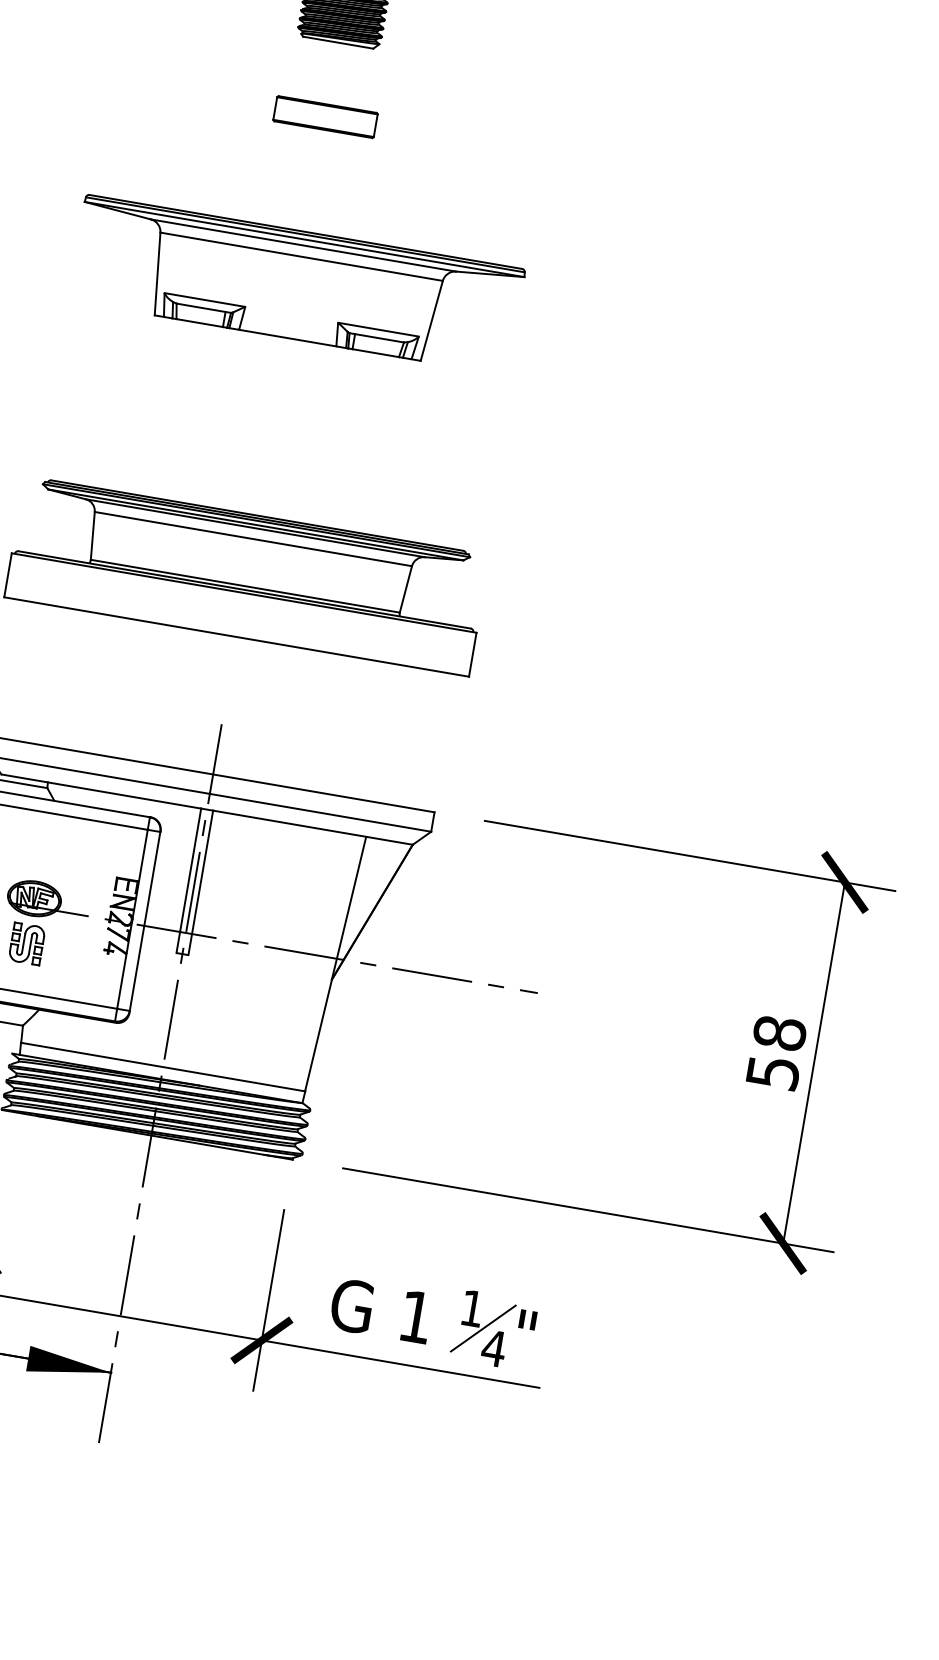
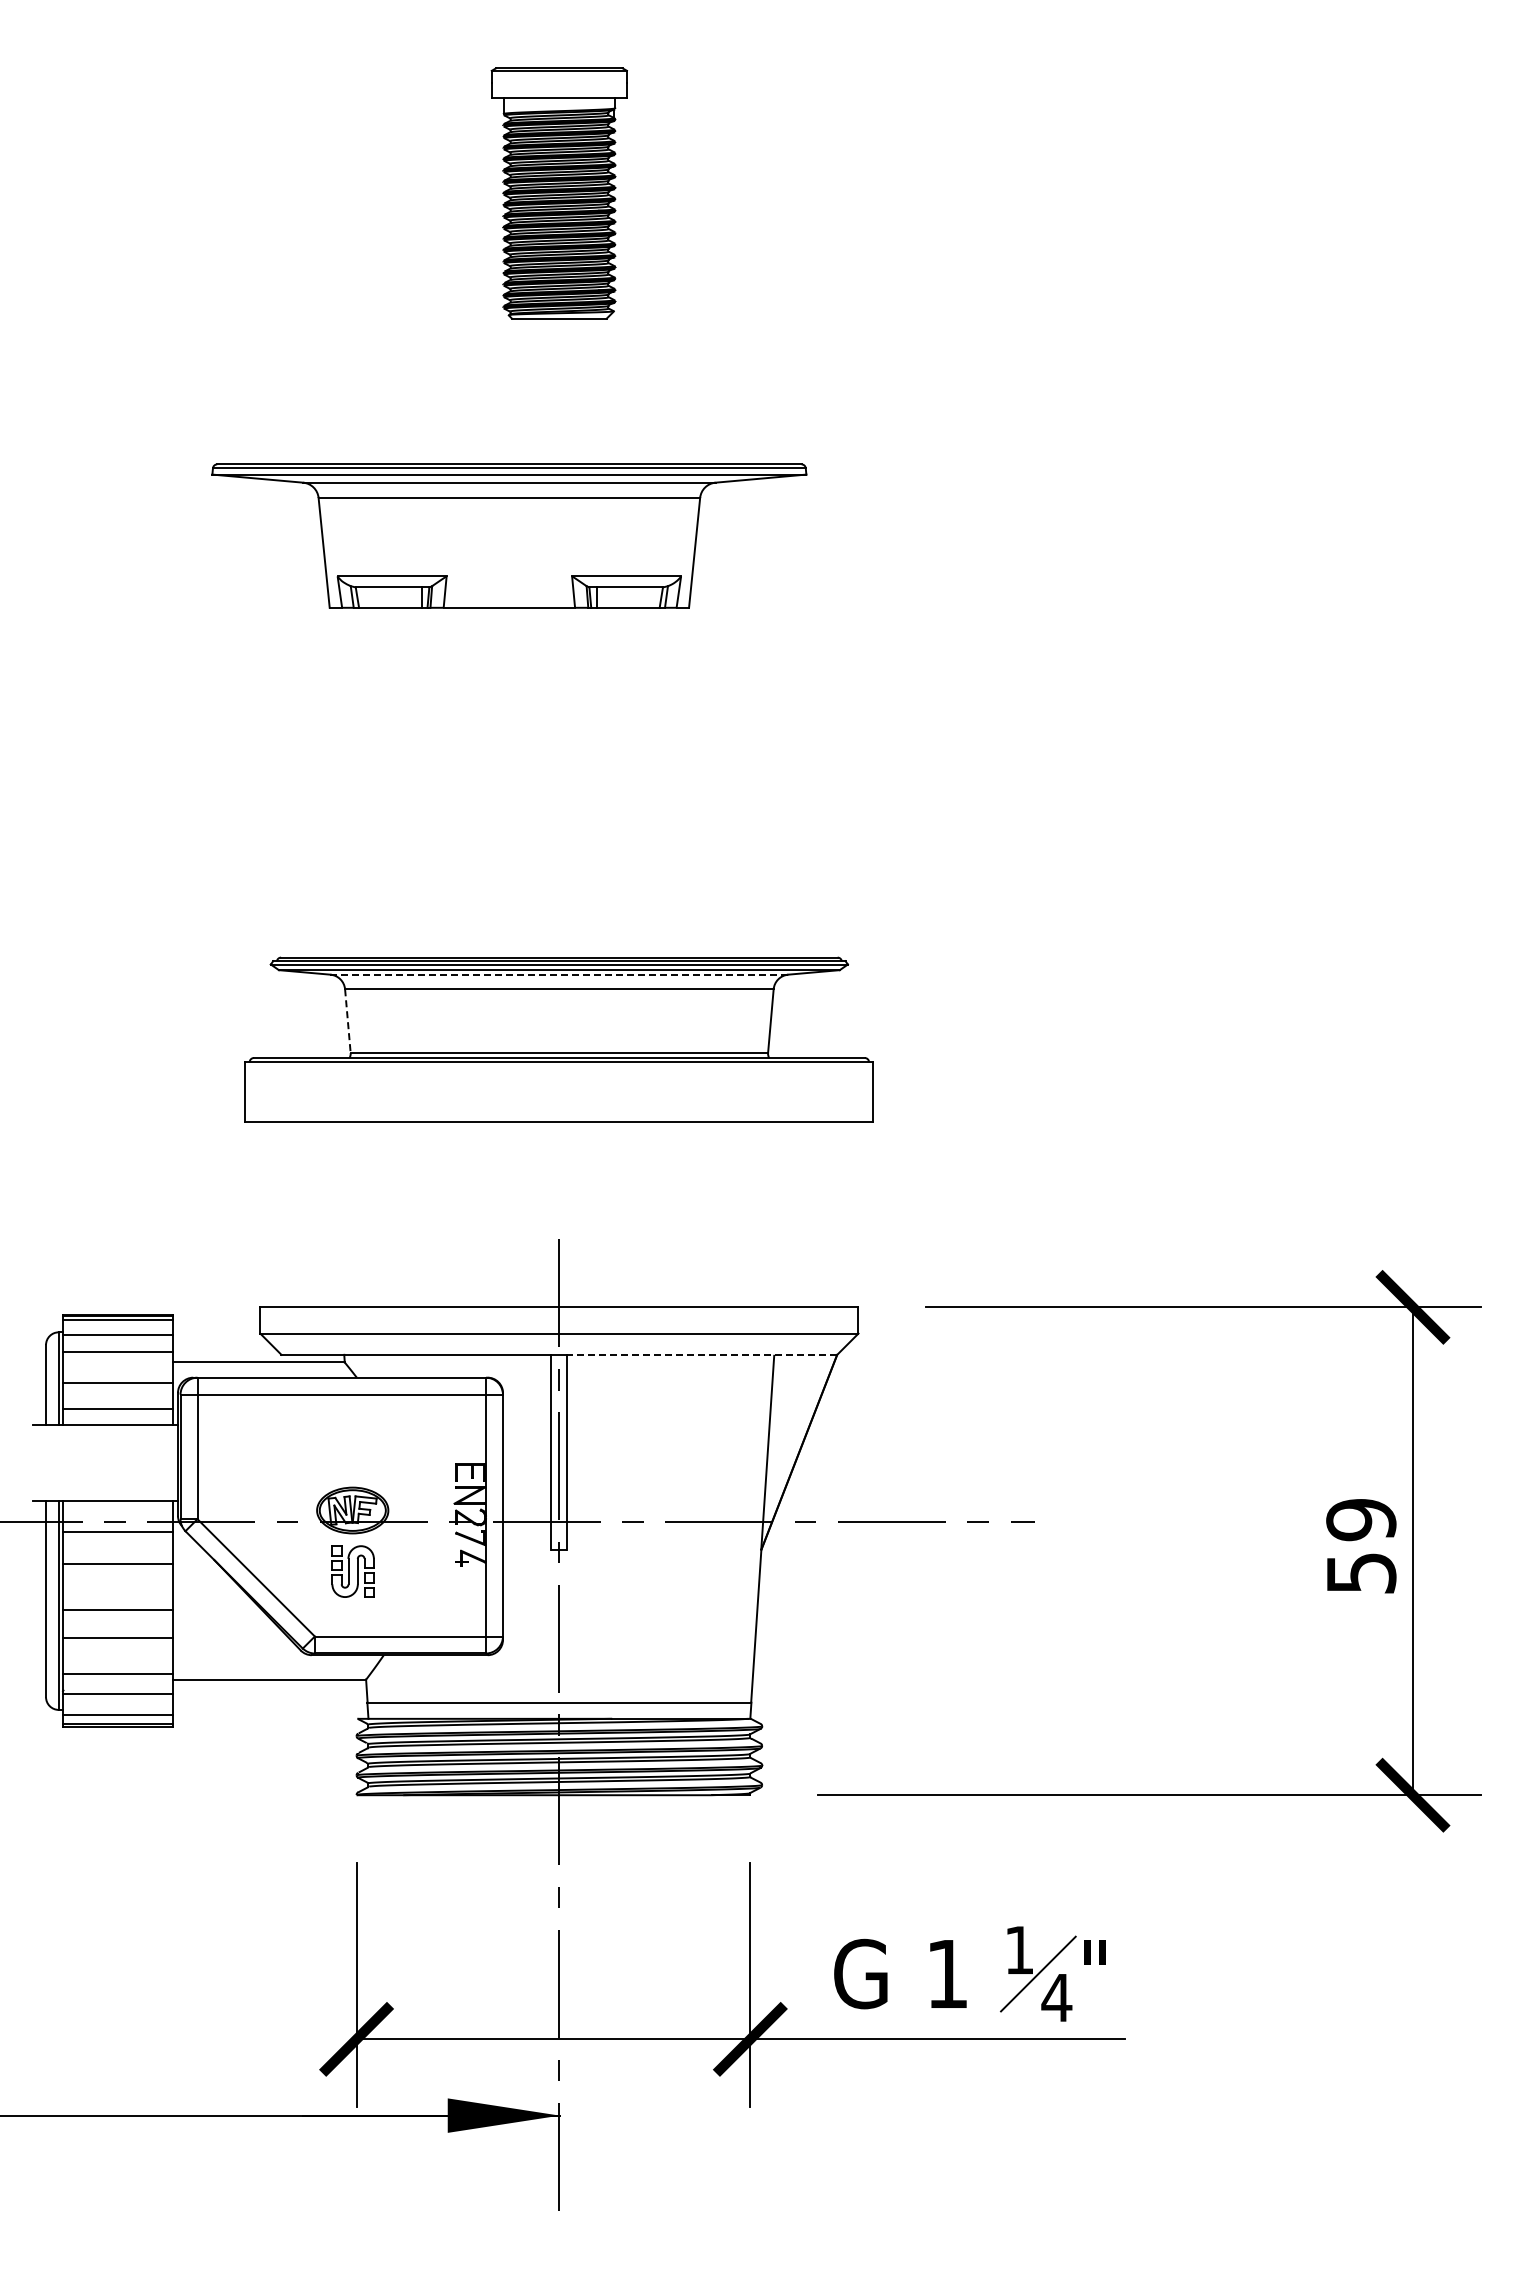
part: (325, 117) -> (559, 419), removed
part: (296, 284) -> (509, 535), moved
line: (255, 528) -> (559, 974), solid -> dashed
line: (92, 536) -> (347, 1021), solid -> dashed
line: (313, 827) -> (702, 1354), solid -> dashed
text: (780, 1032) -> (1361, 1519), 58 -> 59

